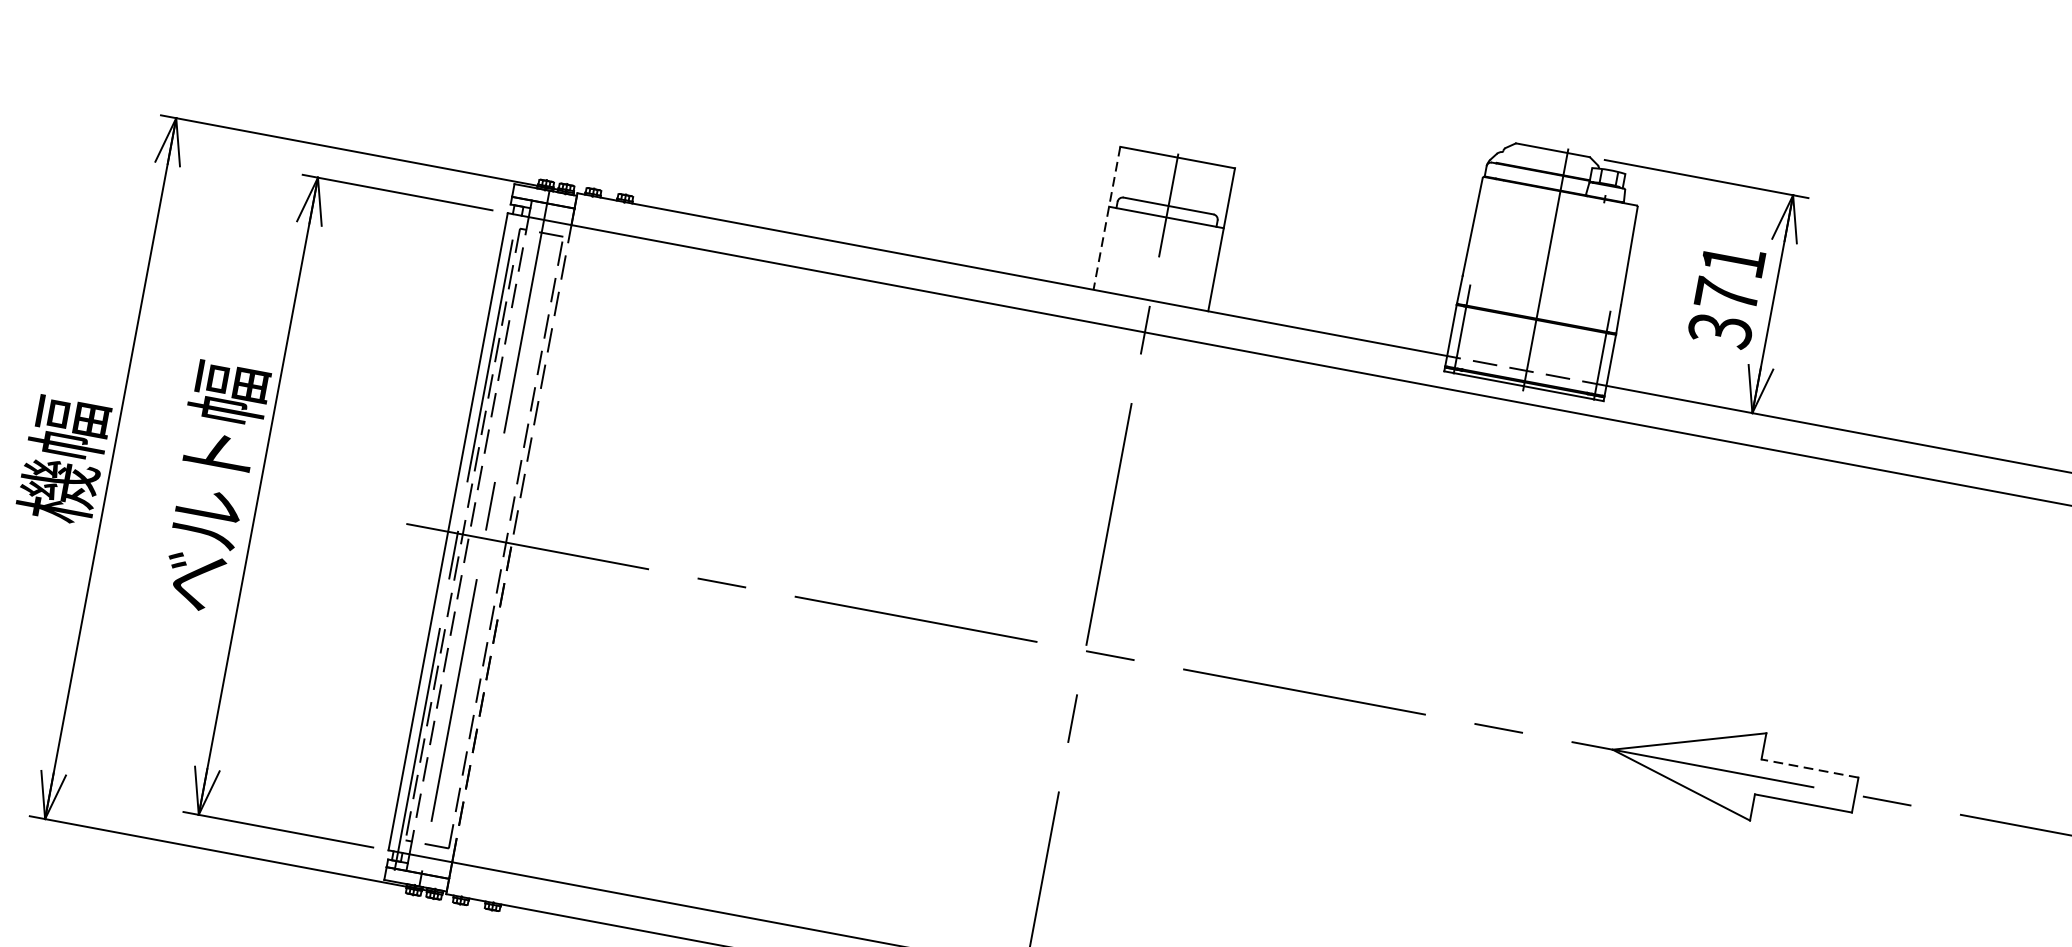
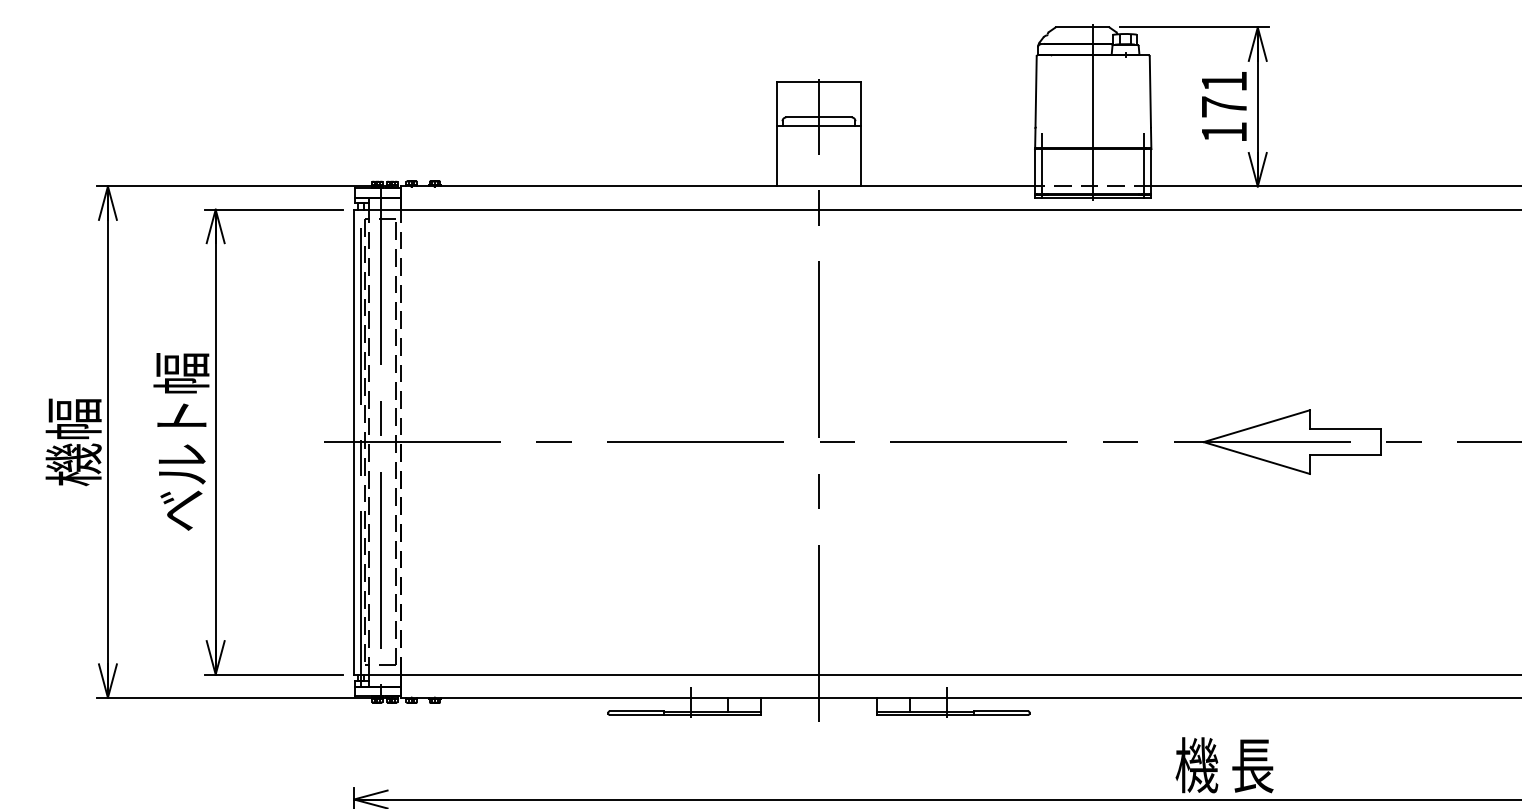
line: (1107, 218) -> (777, 134), dashed -> solid
text: (1720, 330) -> (1224, 132), 371 -> 171
line: (1808, 768) -> (1344, 429), dashed -> solid

